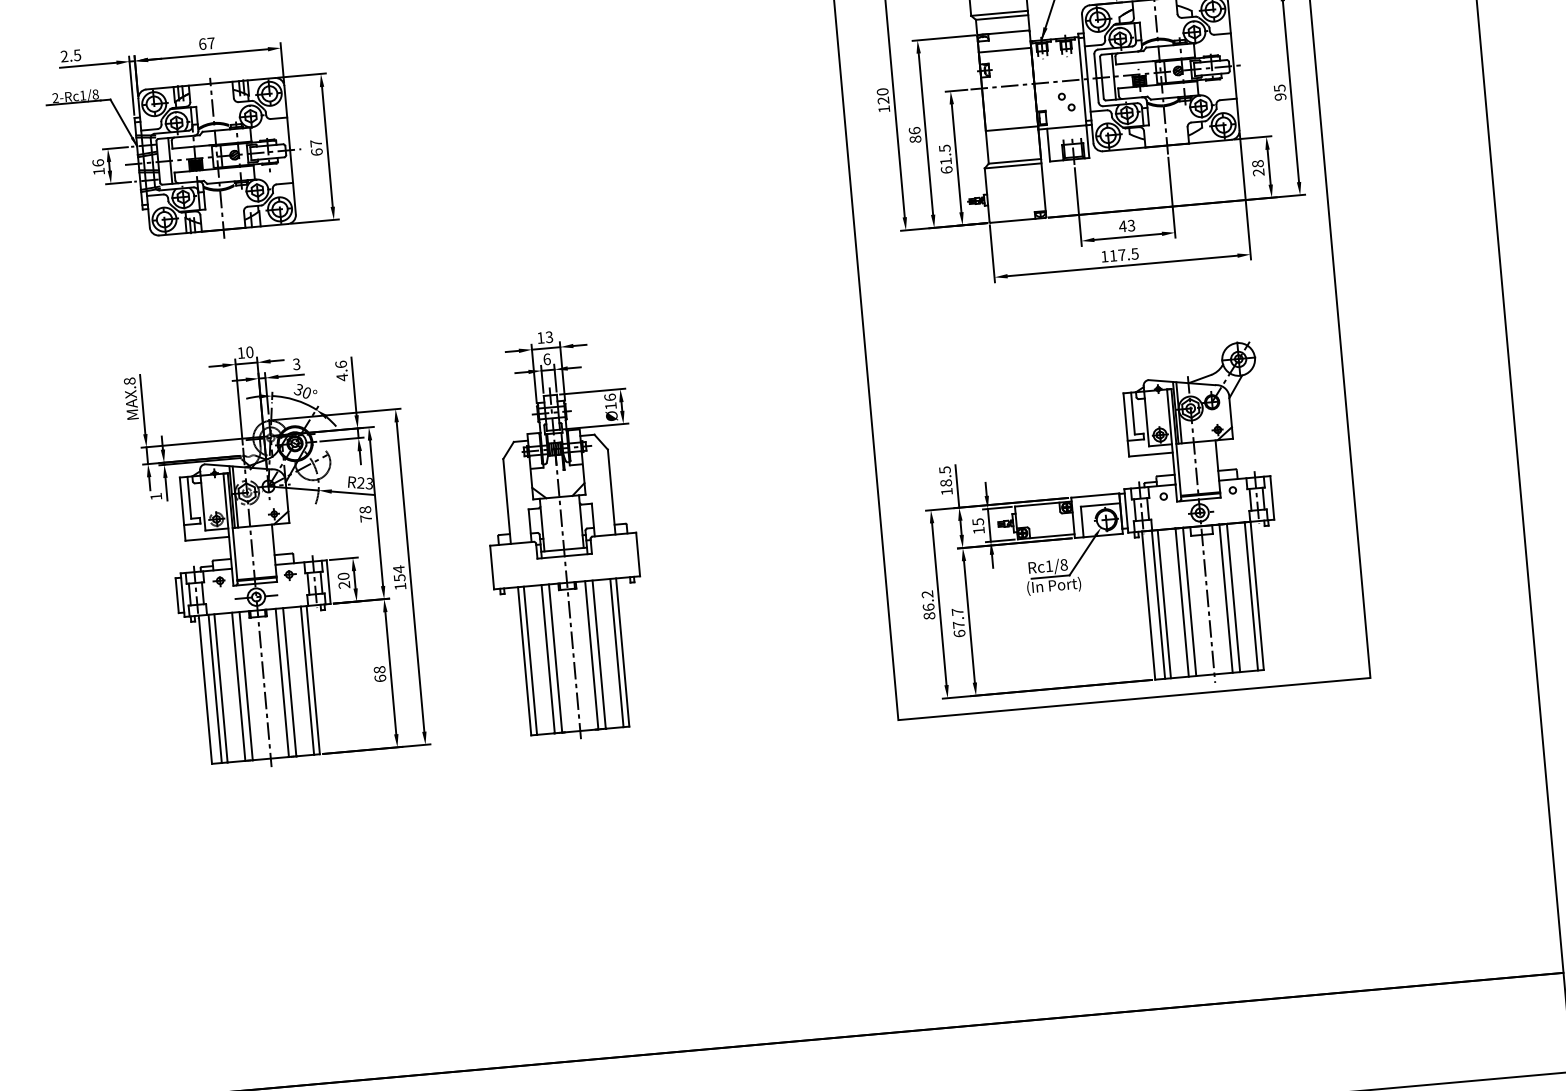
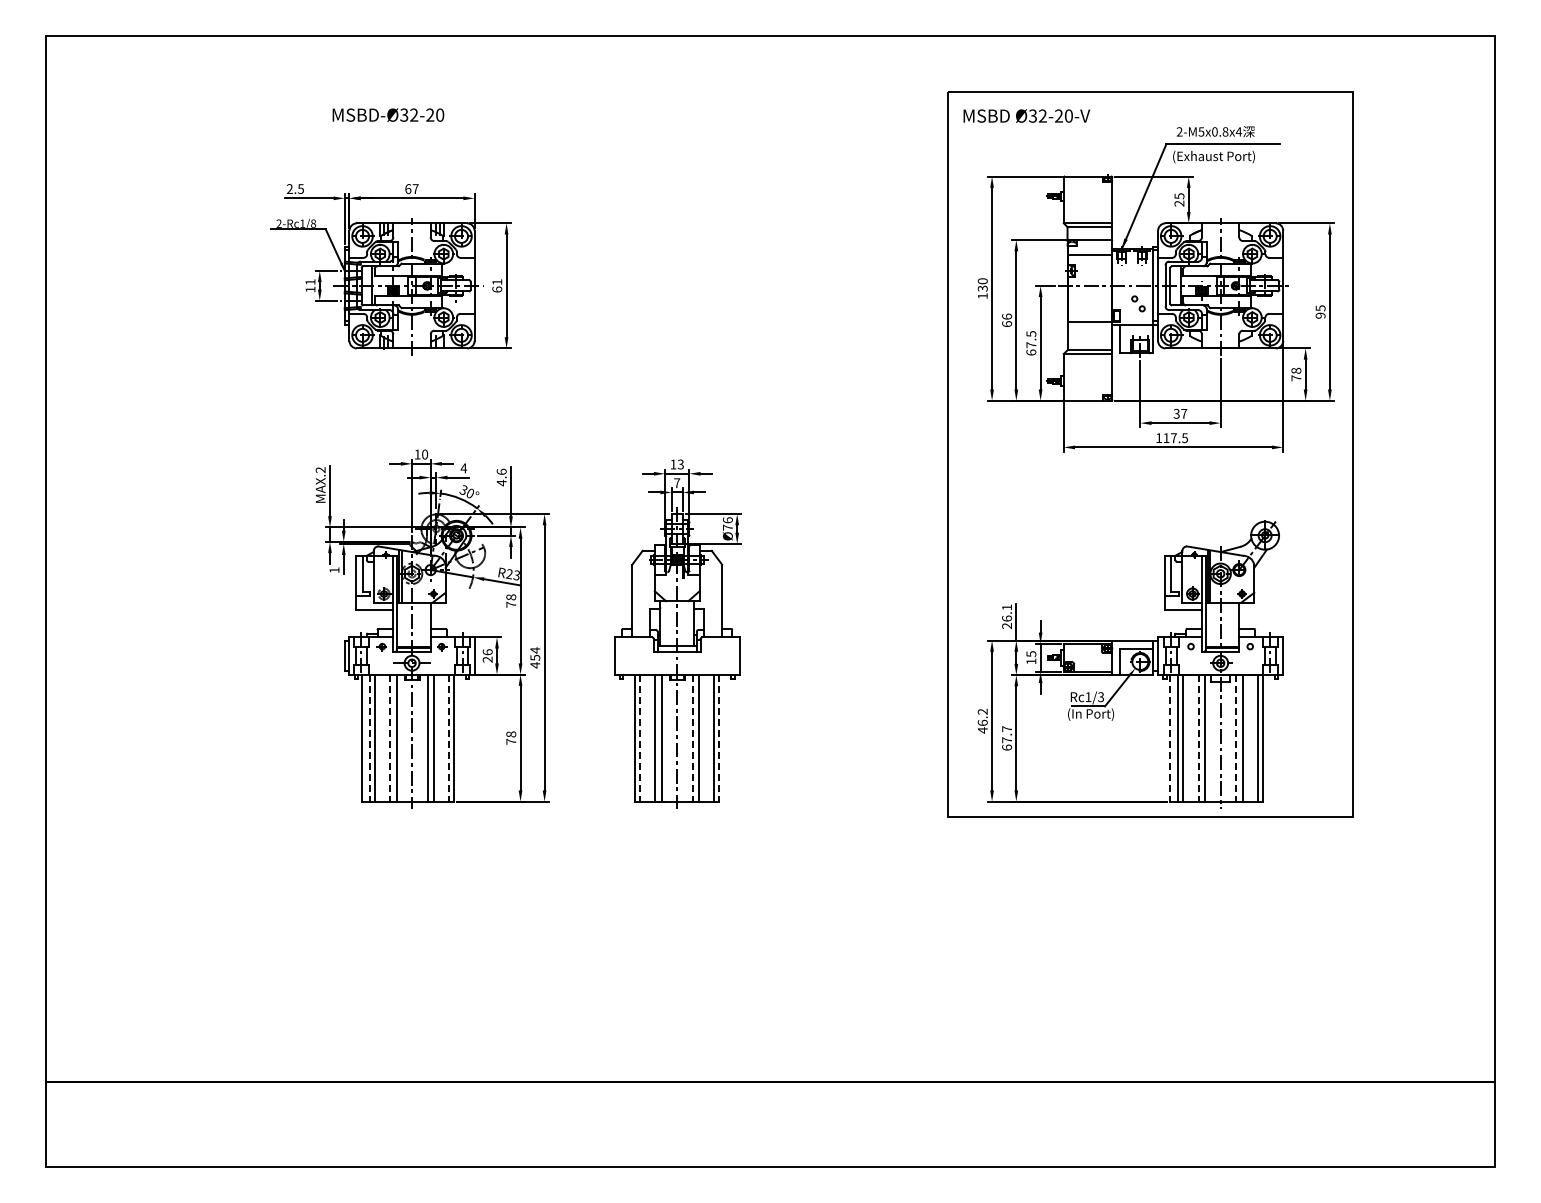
text: (883, 100) -> (982, 288), 120 -> 130
text: (914, 139) -> (1006, 324), 86 -> 66
text: (316, 143) -> (497, 282), 67 -> 61
text: (946, 161) -> (1031, 345), 61.5 -> 67.5
text: (98, 163) -> (310, 282), 16 -> 11
text: (1258, 172) -> (1296, 378), 28 -> 78
text: (1127, 225) -> (1180, 413), 43 -> 37
text: (547, 359) -> (677, 483), 6 -> 7
text: (296, 364) -> (463, 468), 3 -> 4
text: (129, 381) -> (320, 470), MAX.8 -> MAX.2
text: (610, 405) -> (727, 527), Ø16 -> Ø76
text: (946, 480) -> (1007, 616), 18.5 -> 26.1
text: (1064, 564) -> (1101, 696), Rc1/8 -> Rc1/3
text: (343, 576) -> (487, 652), 20 -> 26
text: (400, 586) -> (535, 665), 154 -> 454
line: (1226, 599) -> (1236, 738), solid -> dashed
line: (1182, 603) -> (1198, 738), solid -> dashed
line: (1148, 606) -> (1169, 738), solid -> dashed
text: (929, 616) -> (982, 730), 86.2 -> 46.2
line: (623, 652) -> (719, 738), solid -> dashed
line: (591, 655) -> (692, 738), solid -> dashed
line: (530, 661) -> (640, 738), solid -> dashed
text: (380, 678) -> (511, 741), 68 -> 78
line: (307, 681) -> (449, 738), solid -> dashed
line: (239, 687) -> (390, 738), solid -> dashed
line: (215, 689) -> (370, 738), solid -> dashed

